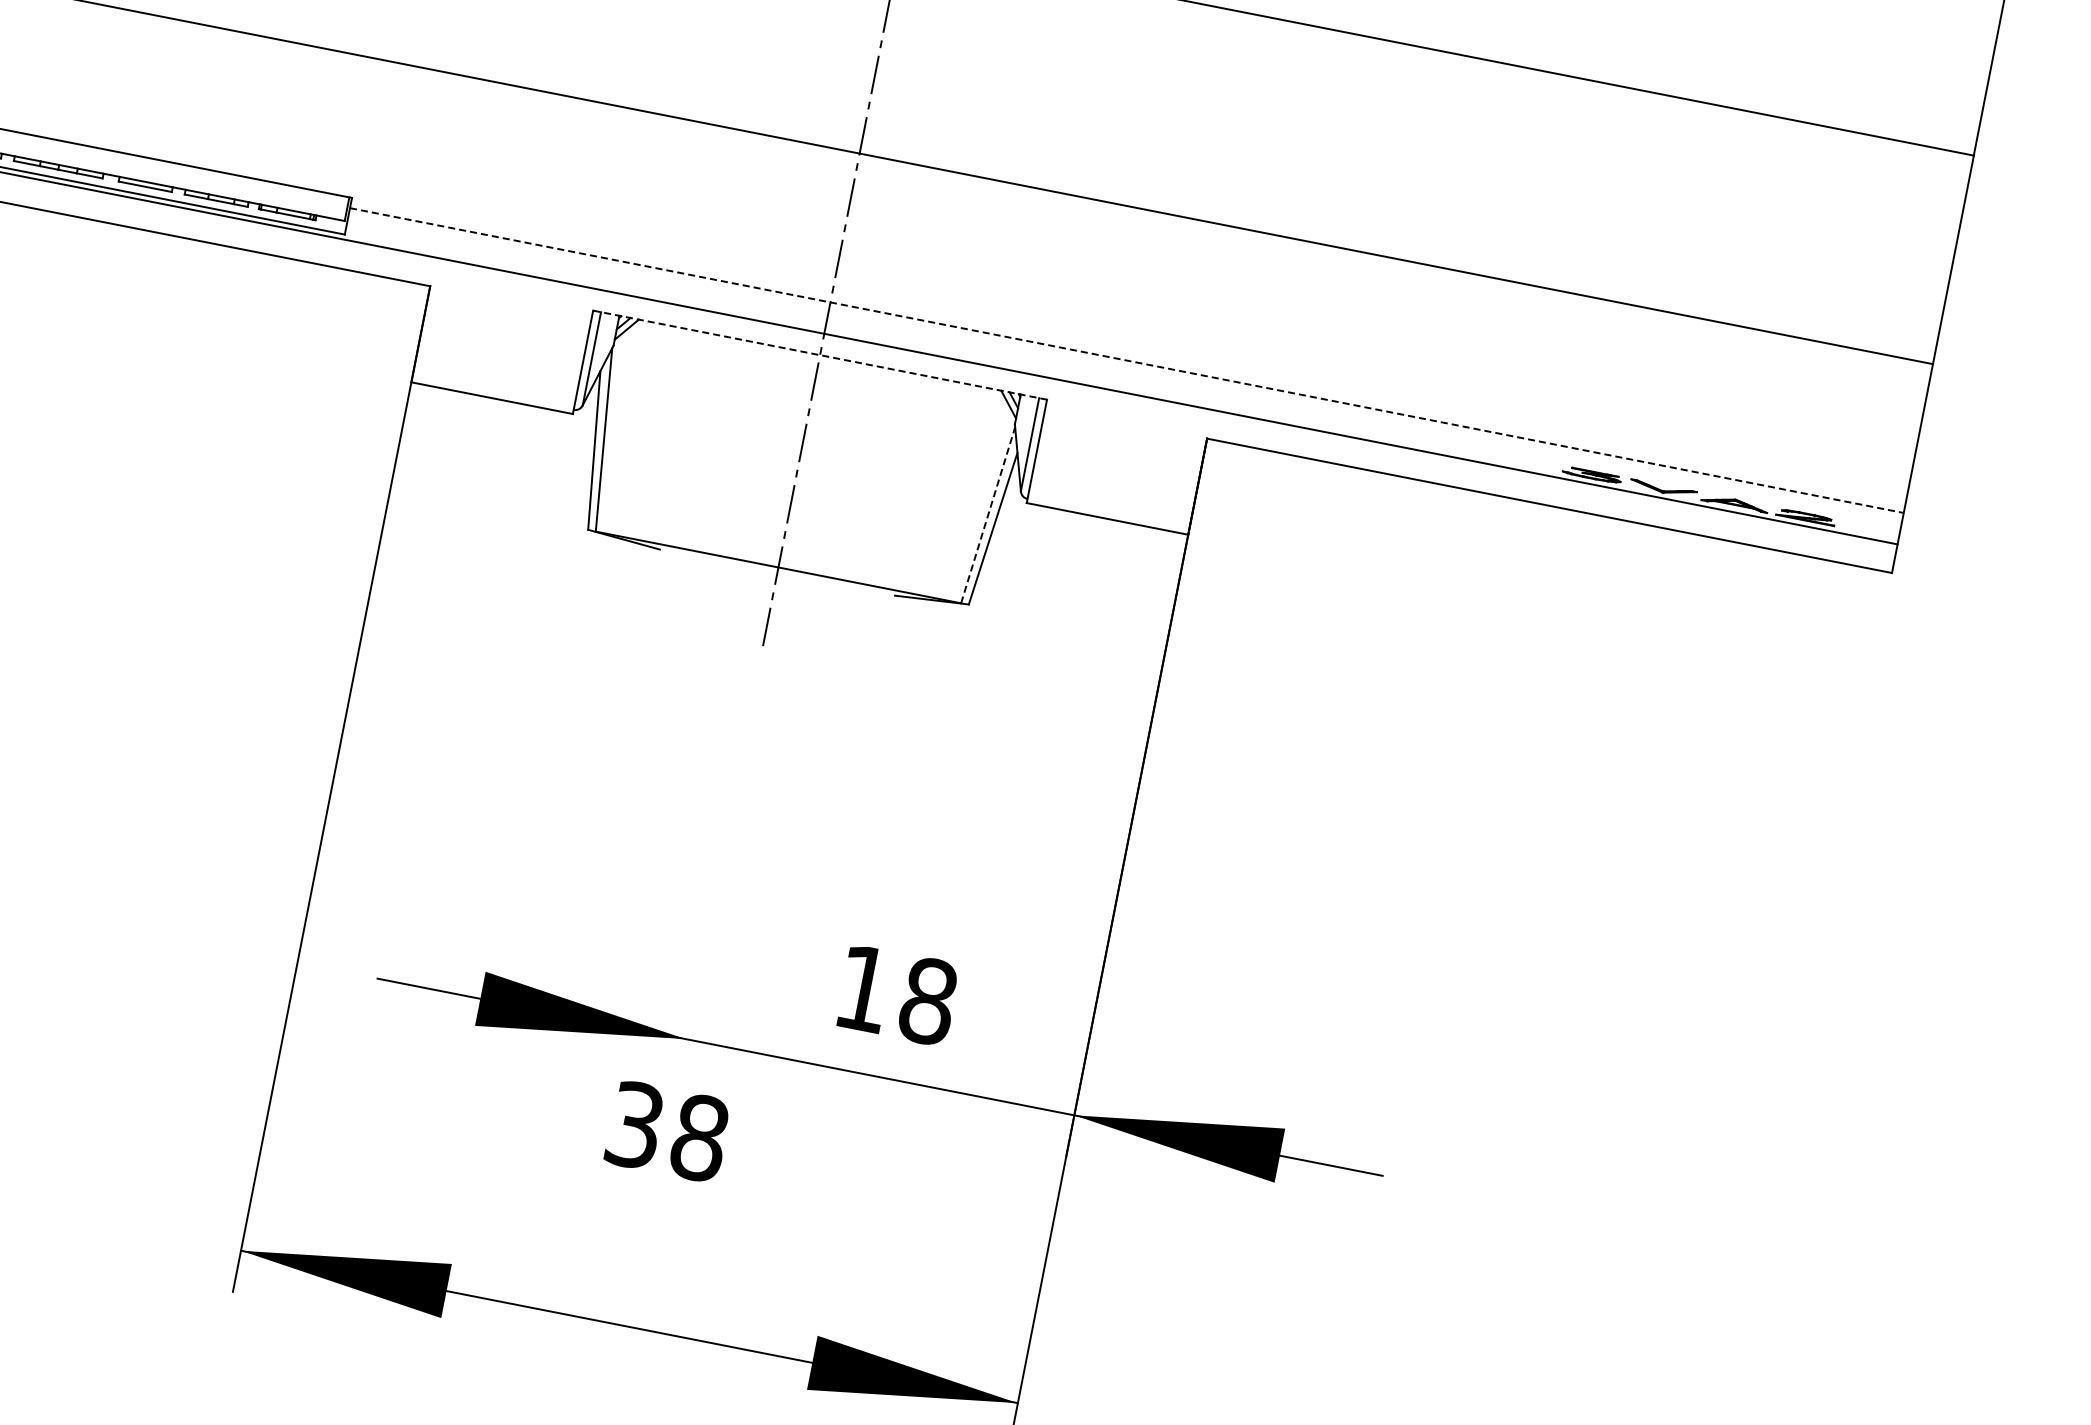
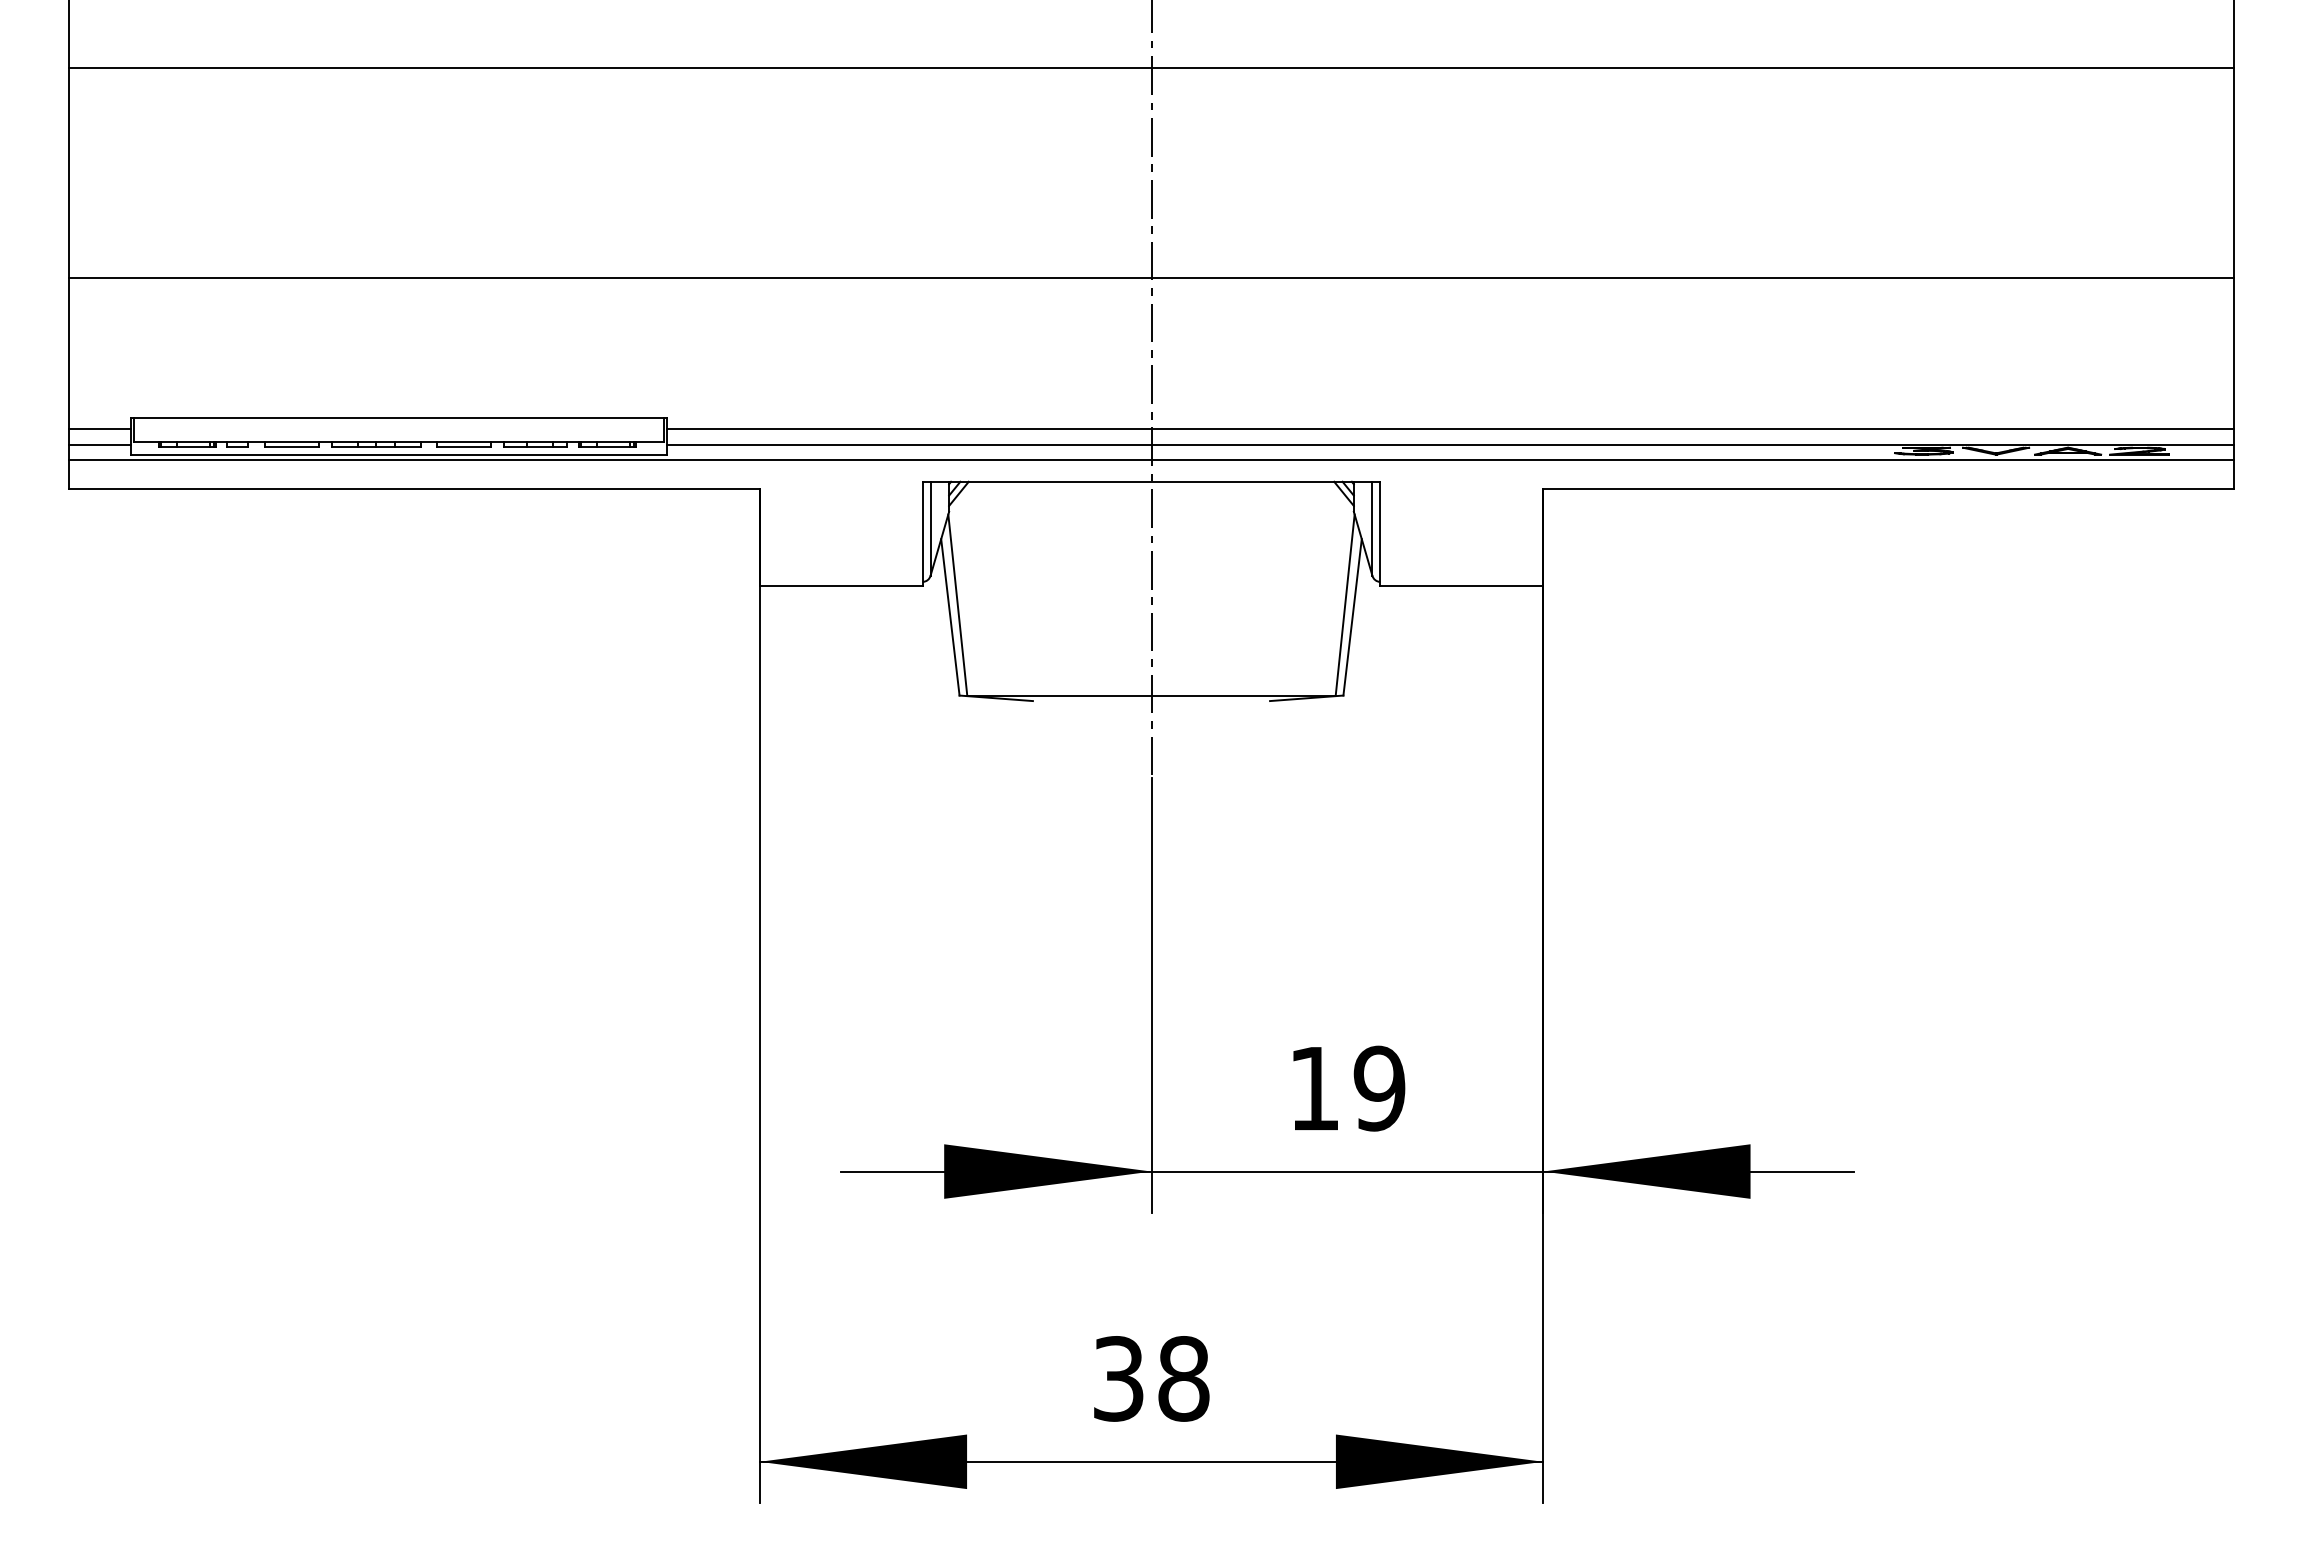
line: (820, 354) -> (1151, 481), dashed -> solid
line: (1126, 360) -> (1450, 428), dashed -> solid
line: (1122, 376) -> (1449, 444), added
line: (988, 514) -> (1345, 604), dashed -> solid
line: (720, 864) -> (1151, 995), added
text: (928, 1001) -> (1379, 1088), 18 -> 19
text: (667, 1131) -> (1151, 1378), moved

